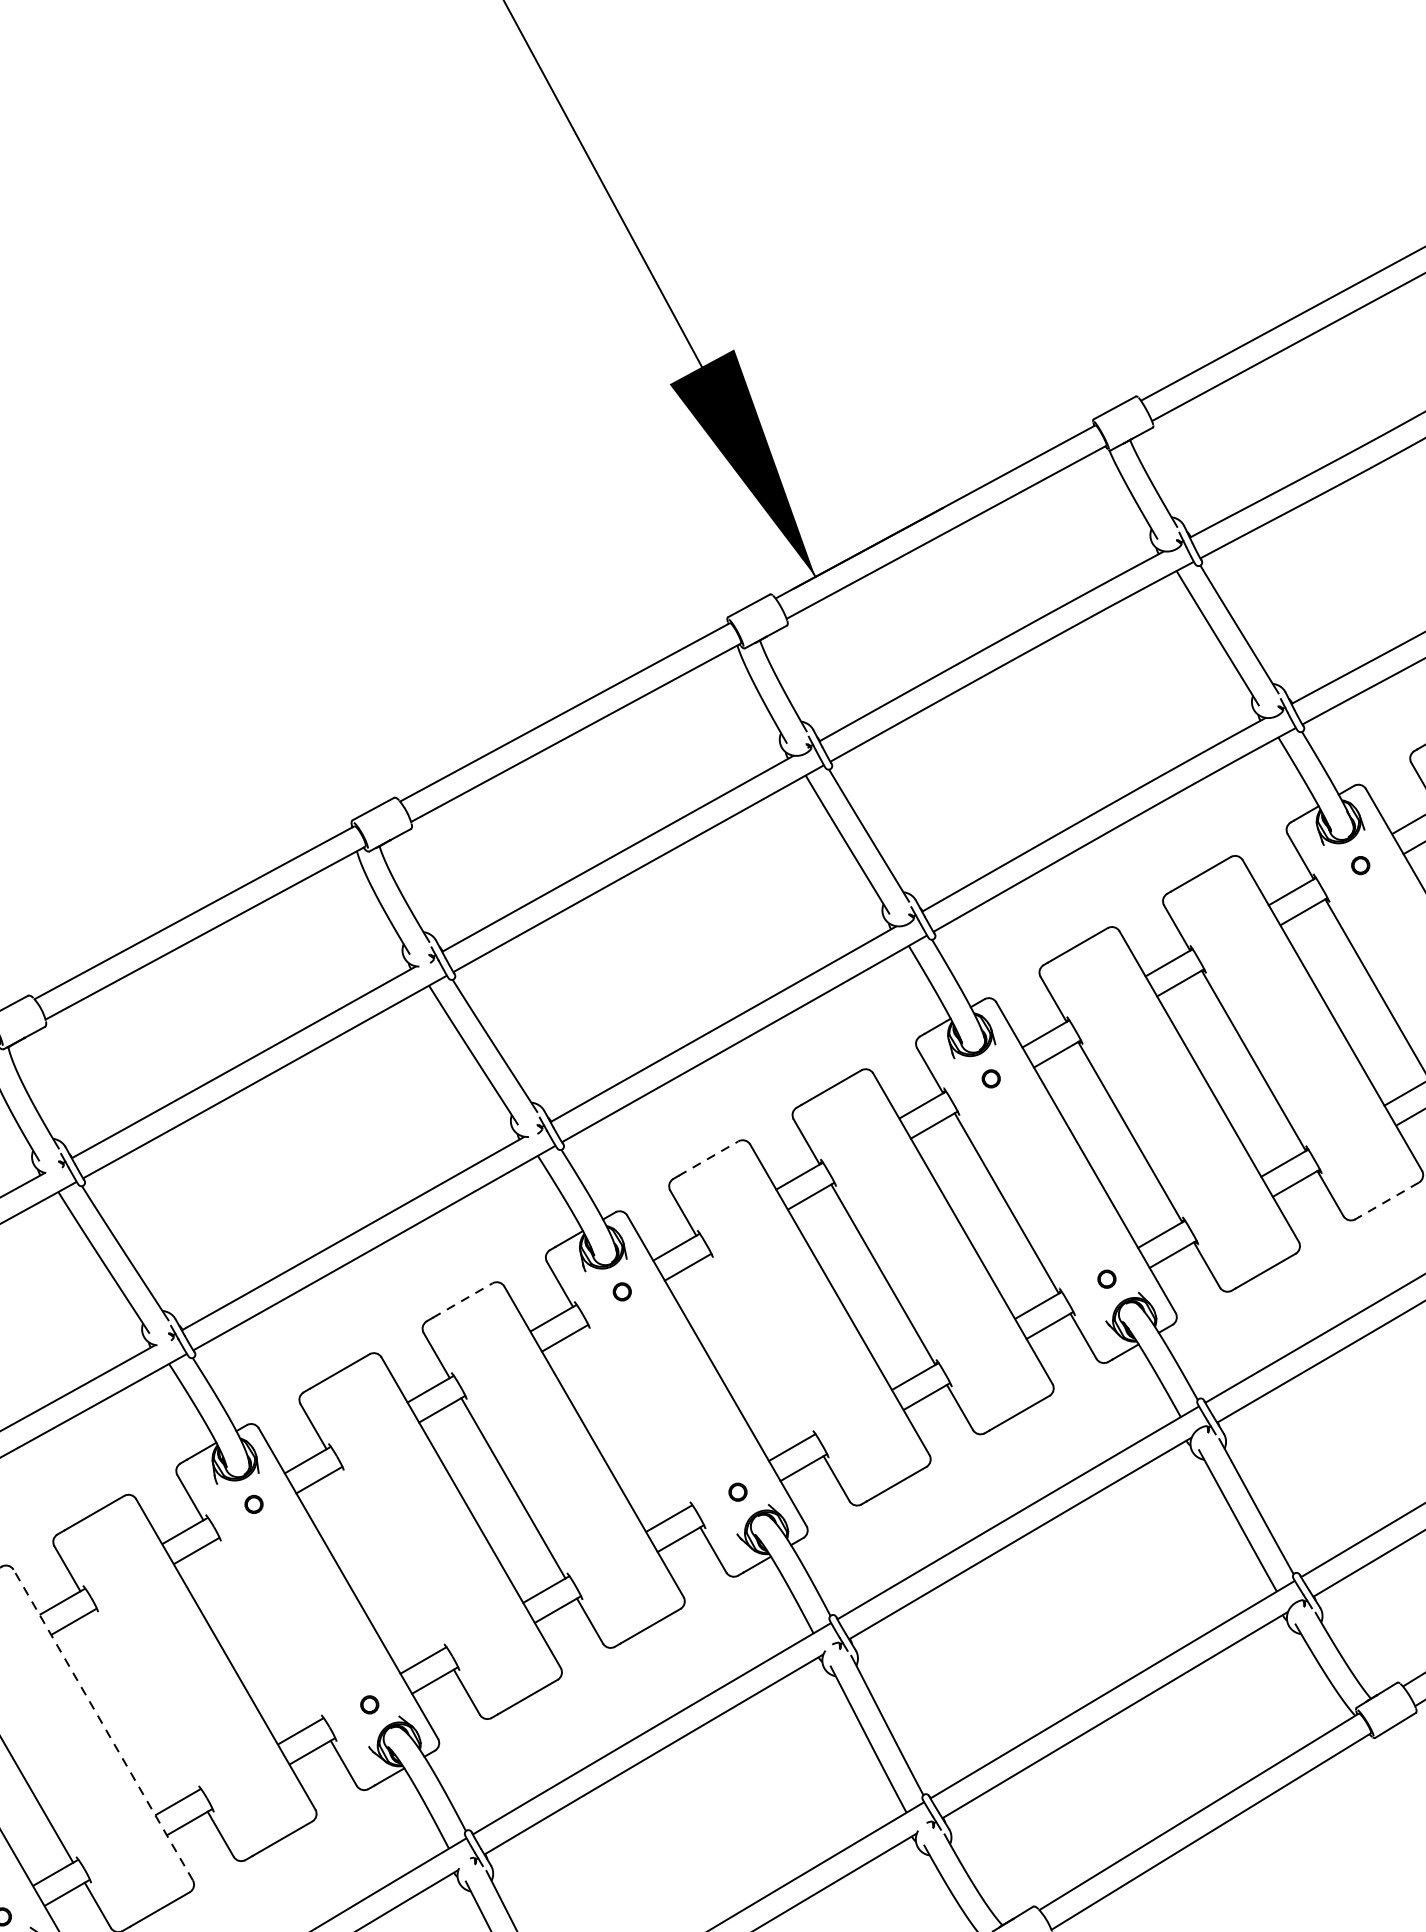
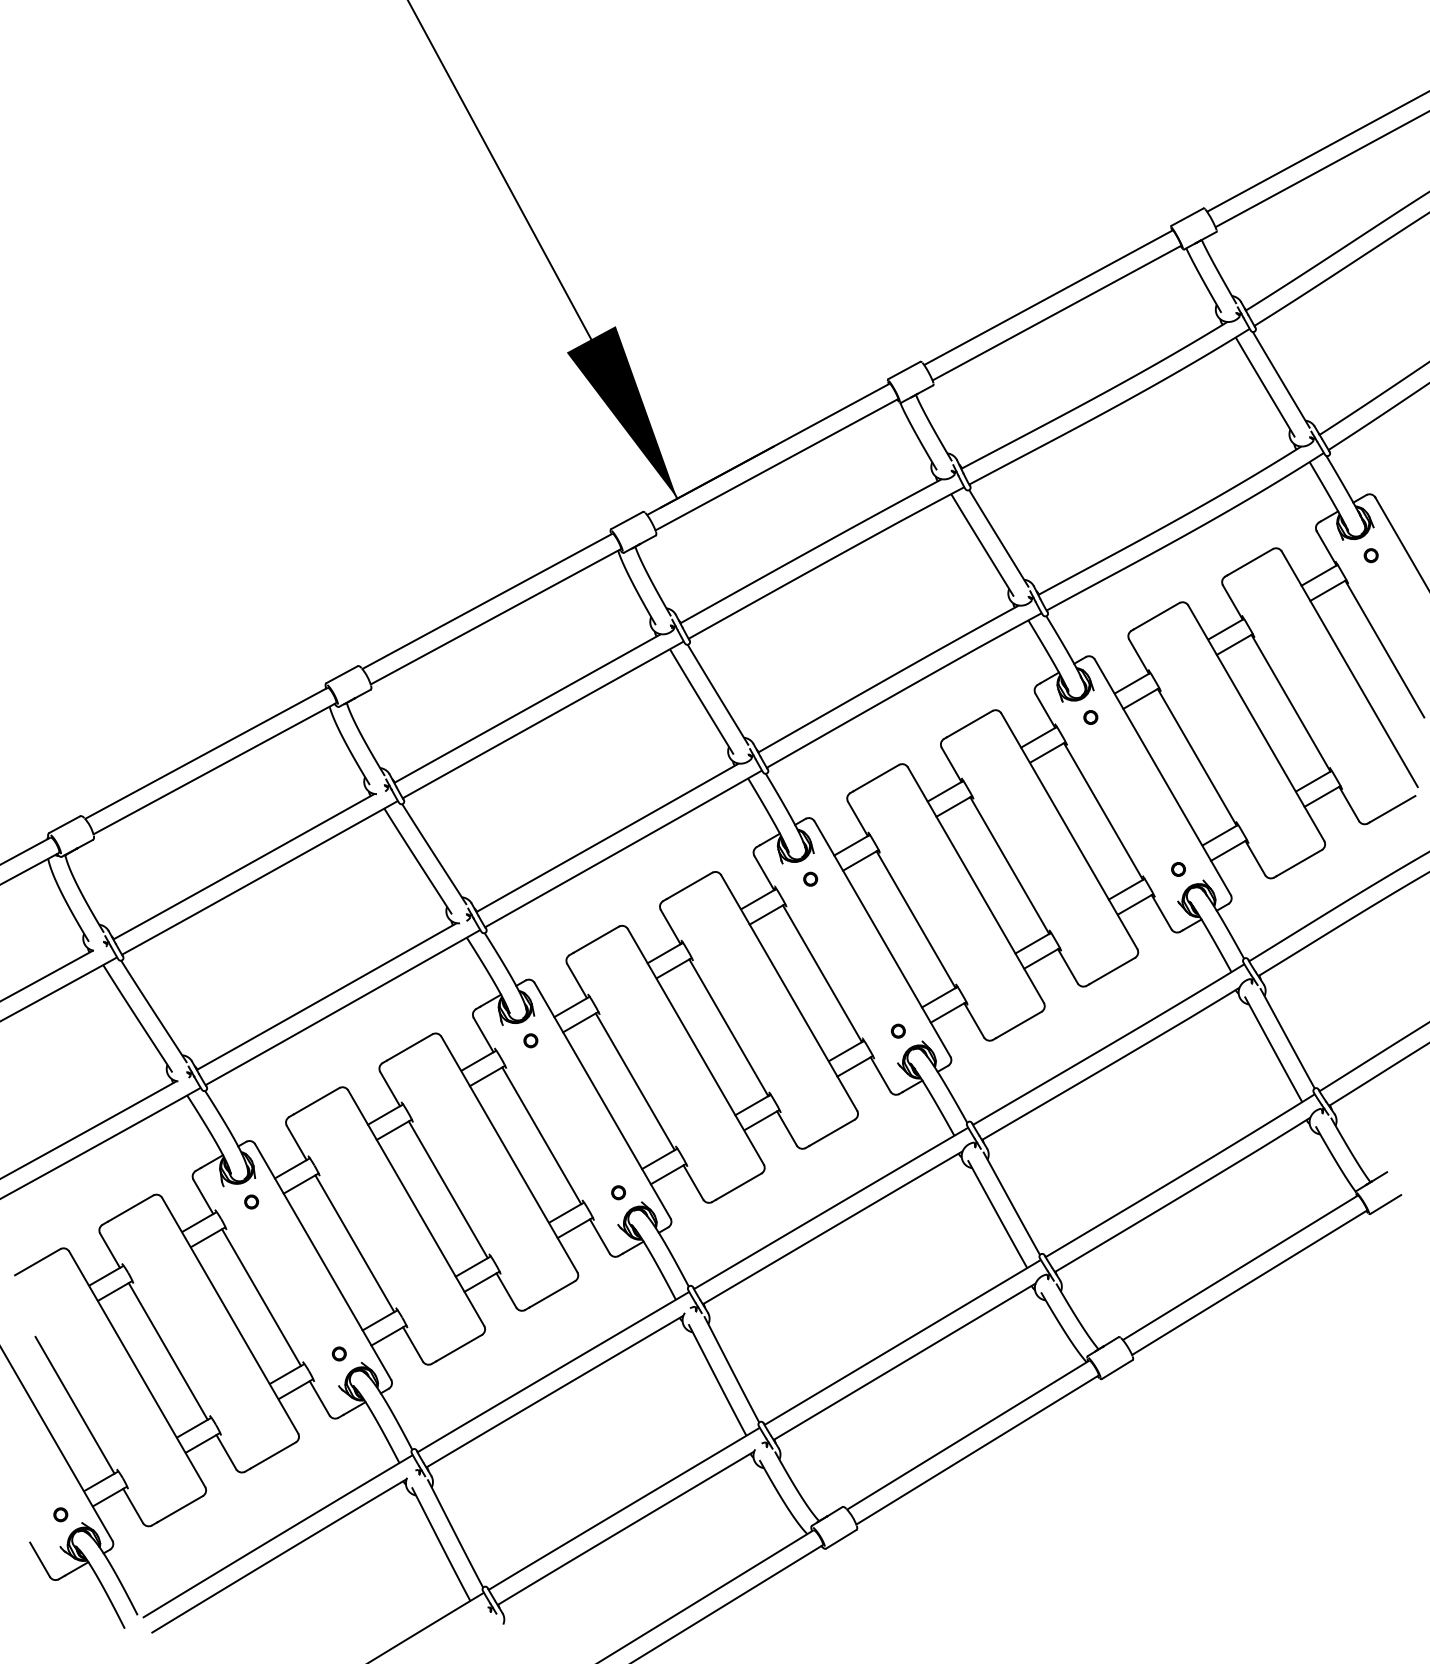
line: (708, 1158) -> (596, 939), dashed -> solid
line: (1387, 1200) -> (1111, 971), dashed -> solid
line: (463, 1300) -> (410, 1047), dashed -> solid
line: (758, 1345) -> (634, 1081), added
line: (636, 1416) -> (541, 1135), added
line: (389, 1559) -> (354, 1243), added
line: (267, 1630) -> (261, 1297), added
line: (143, 1701) -> (167, 1351), added
line: (103, 1725) -> (137, 1369), dashed -> solid

